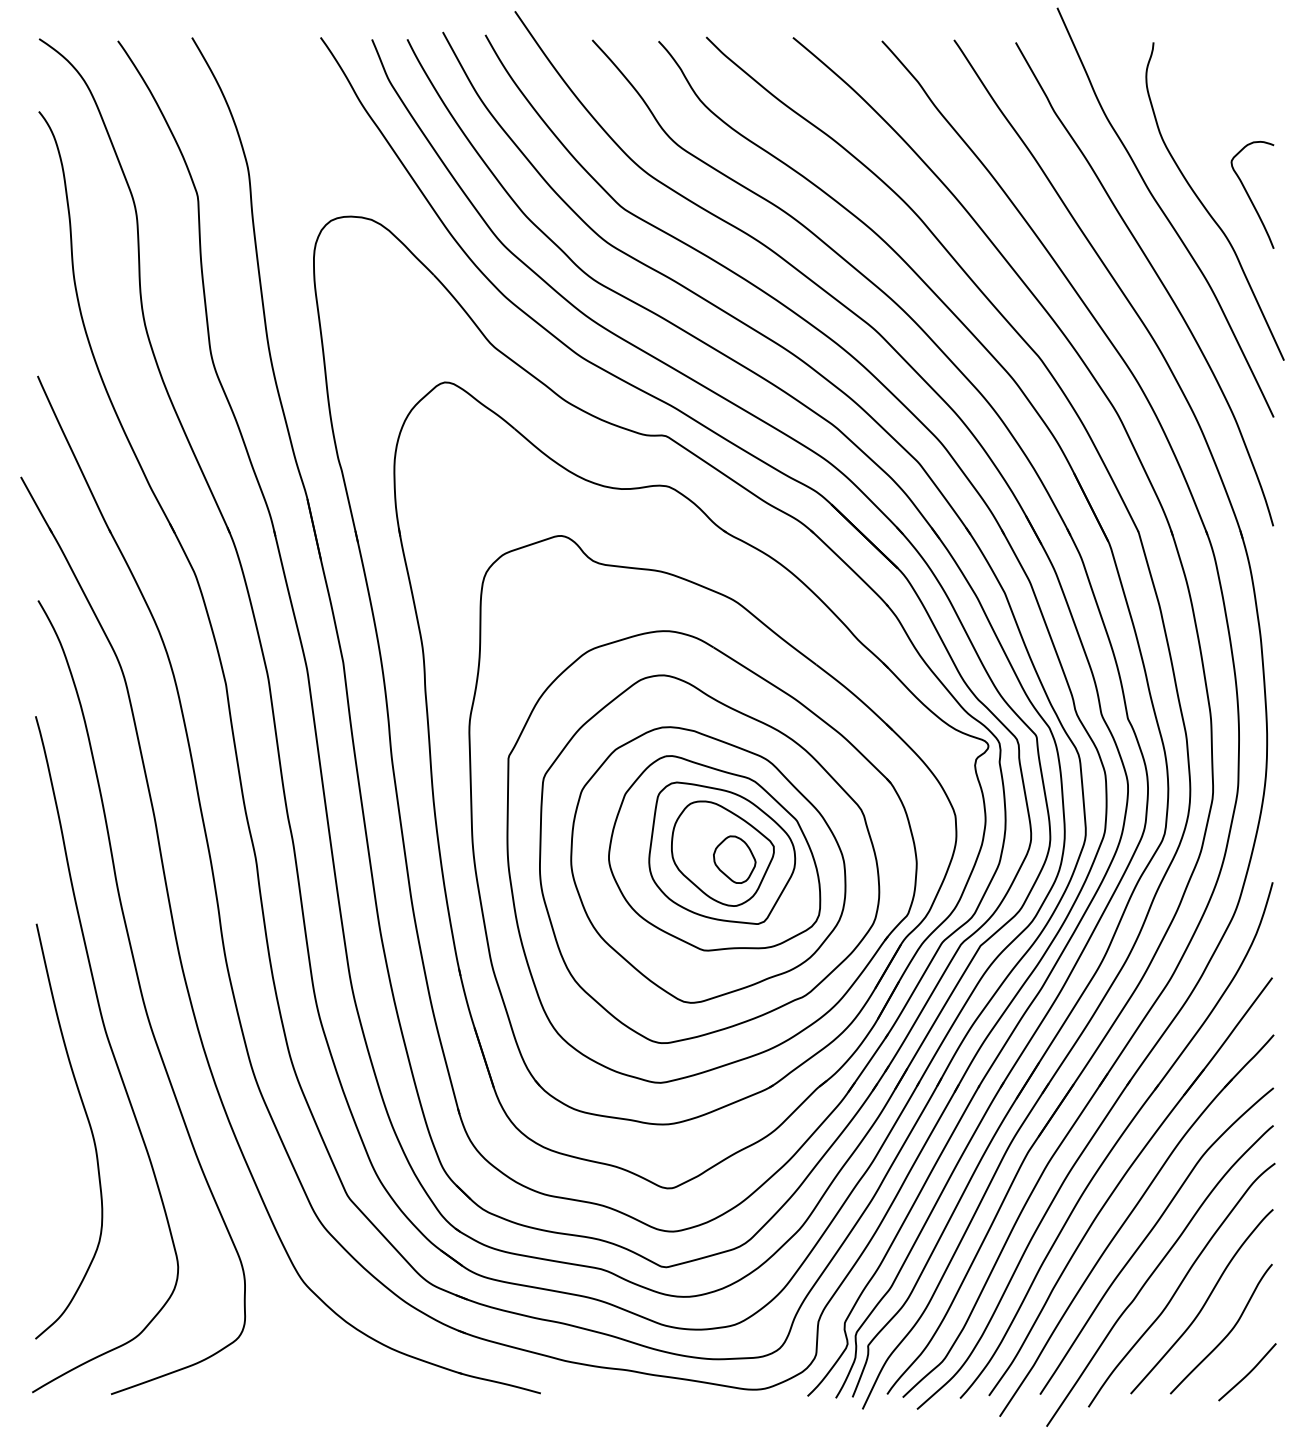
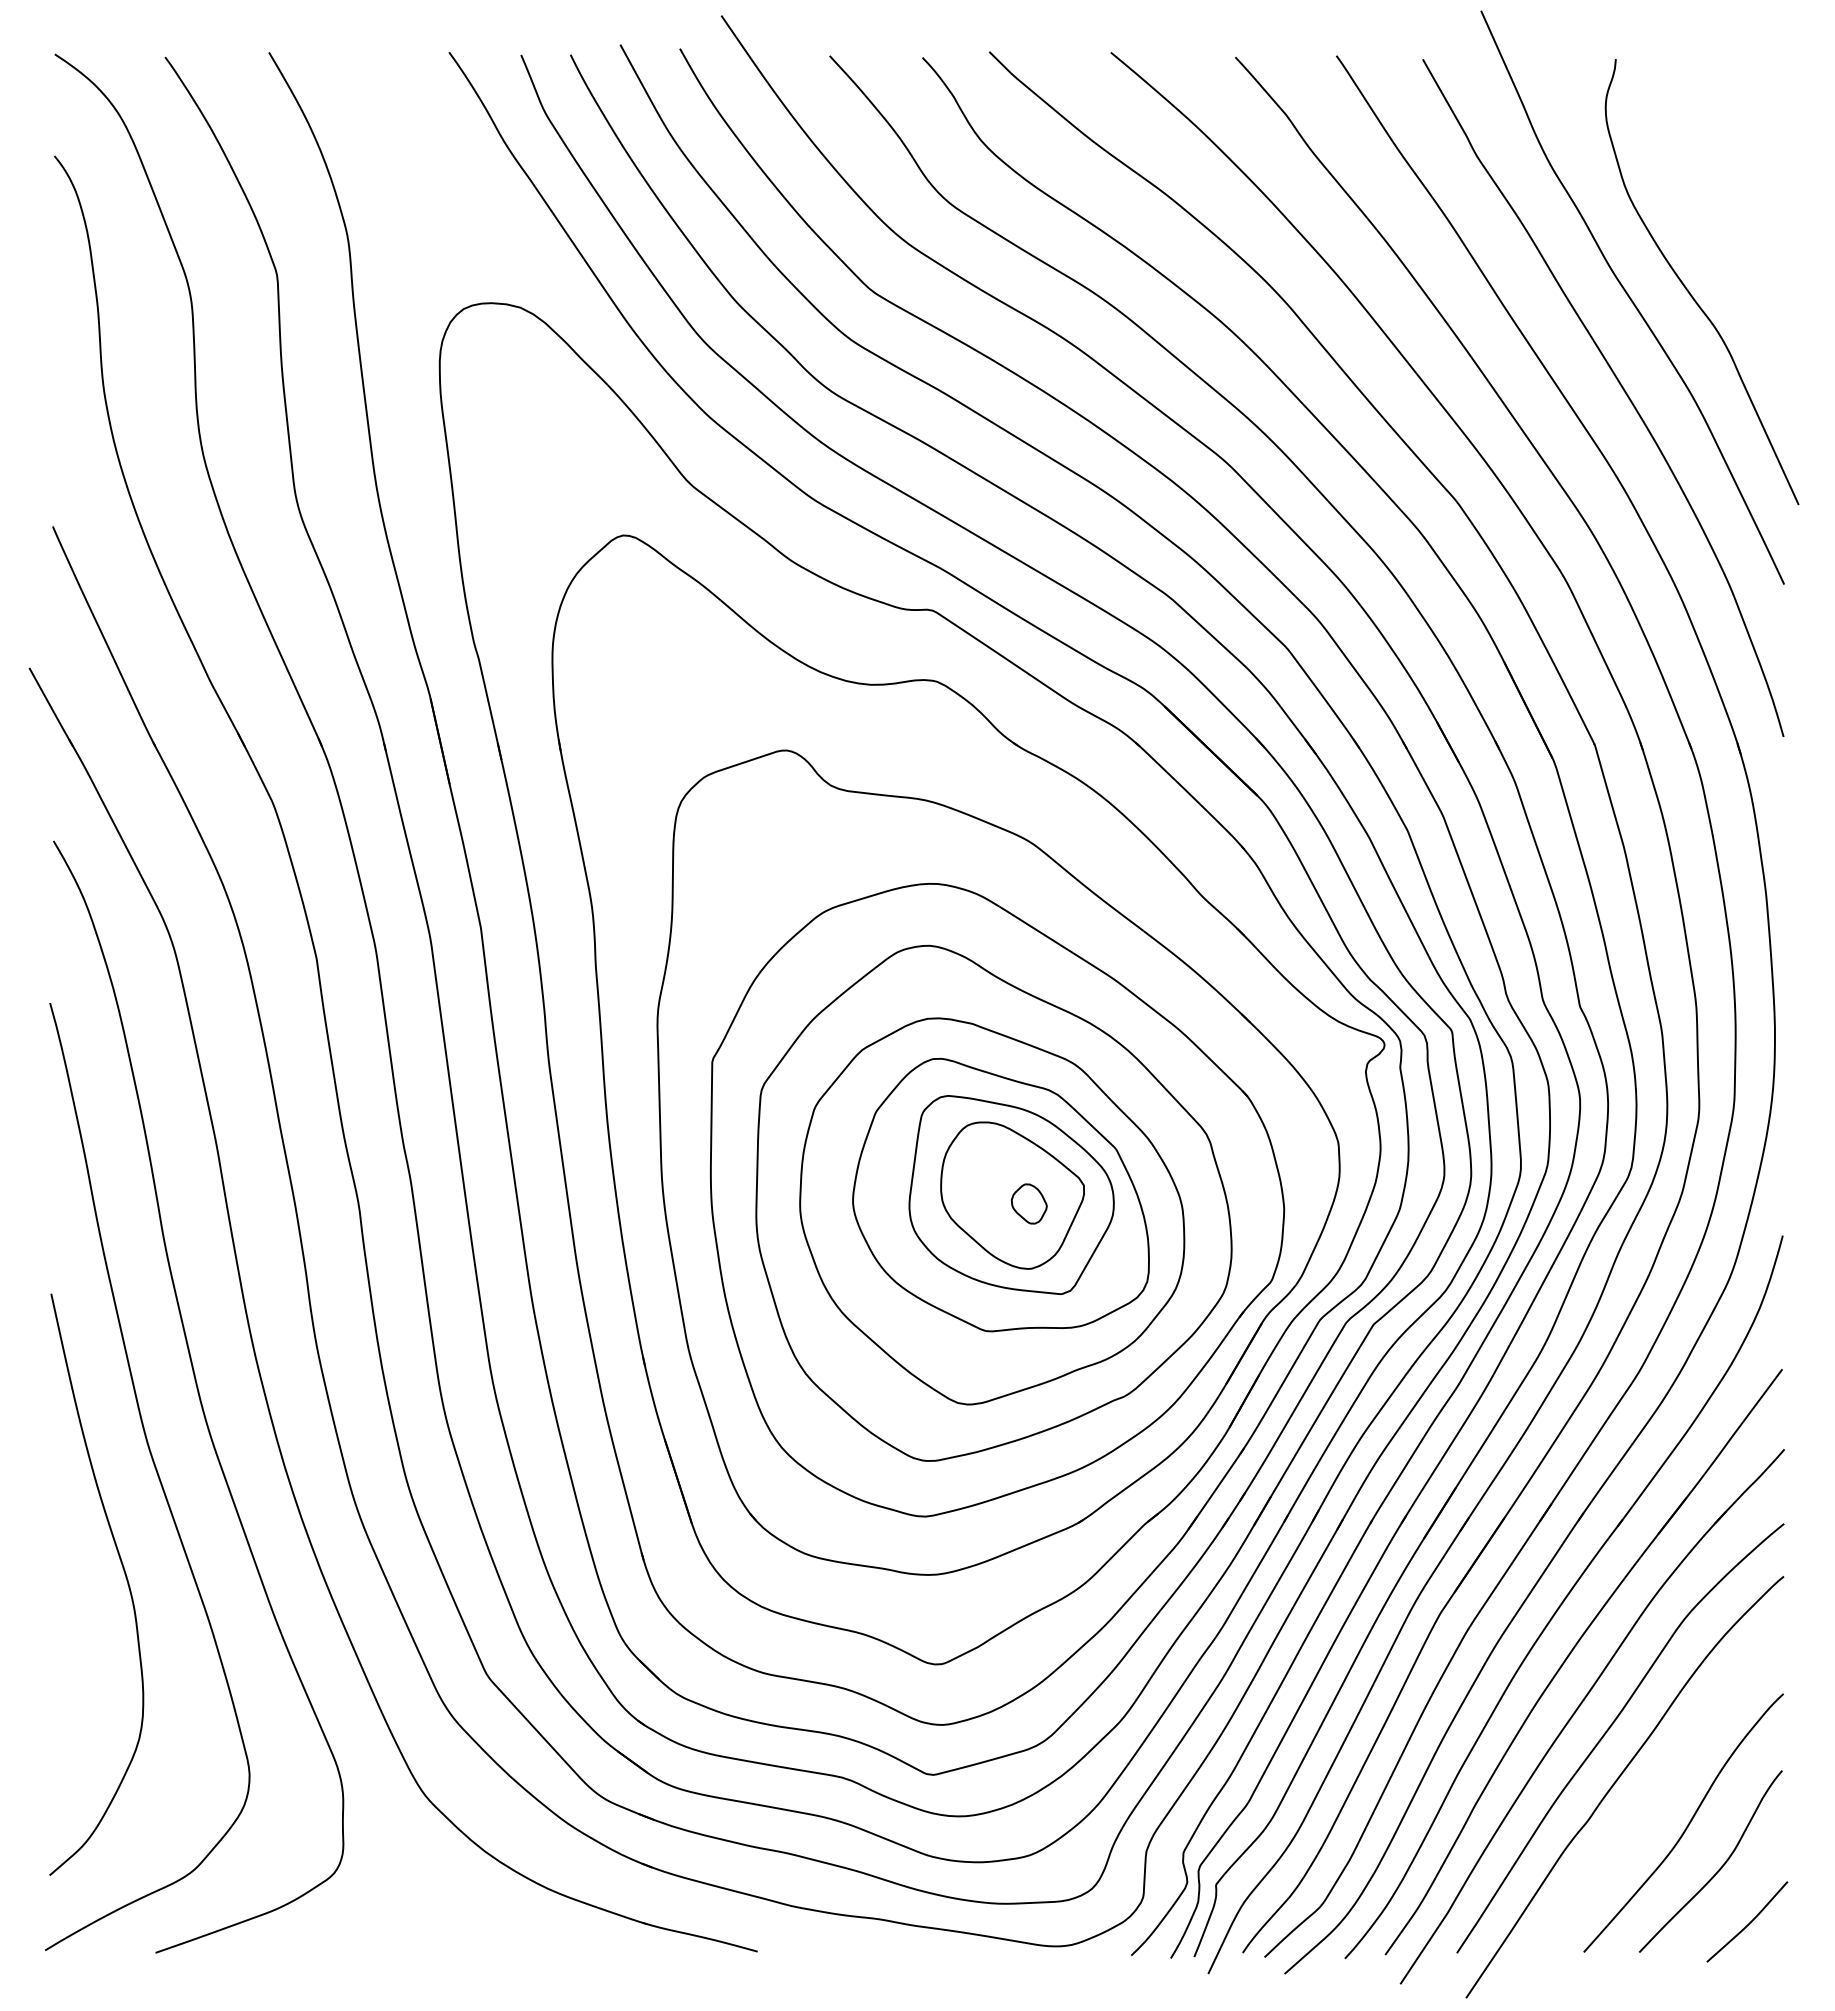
curve: (1249, 196) -> (1750, 274), removed
part: (734, 859) -> (1029, 1203), size x0.6
curve: (1181, 1284) -> (1654, 1799), removed

